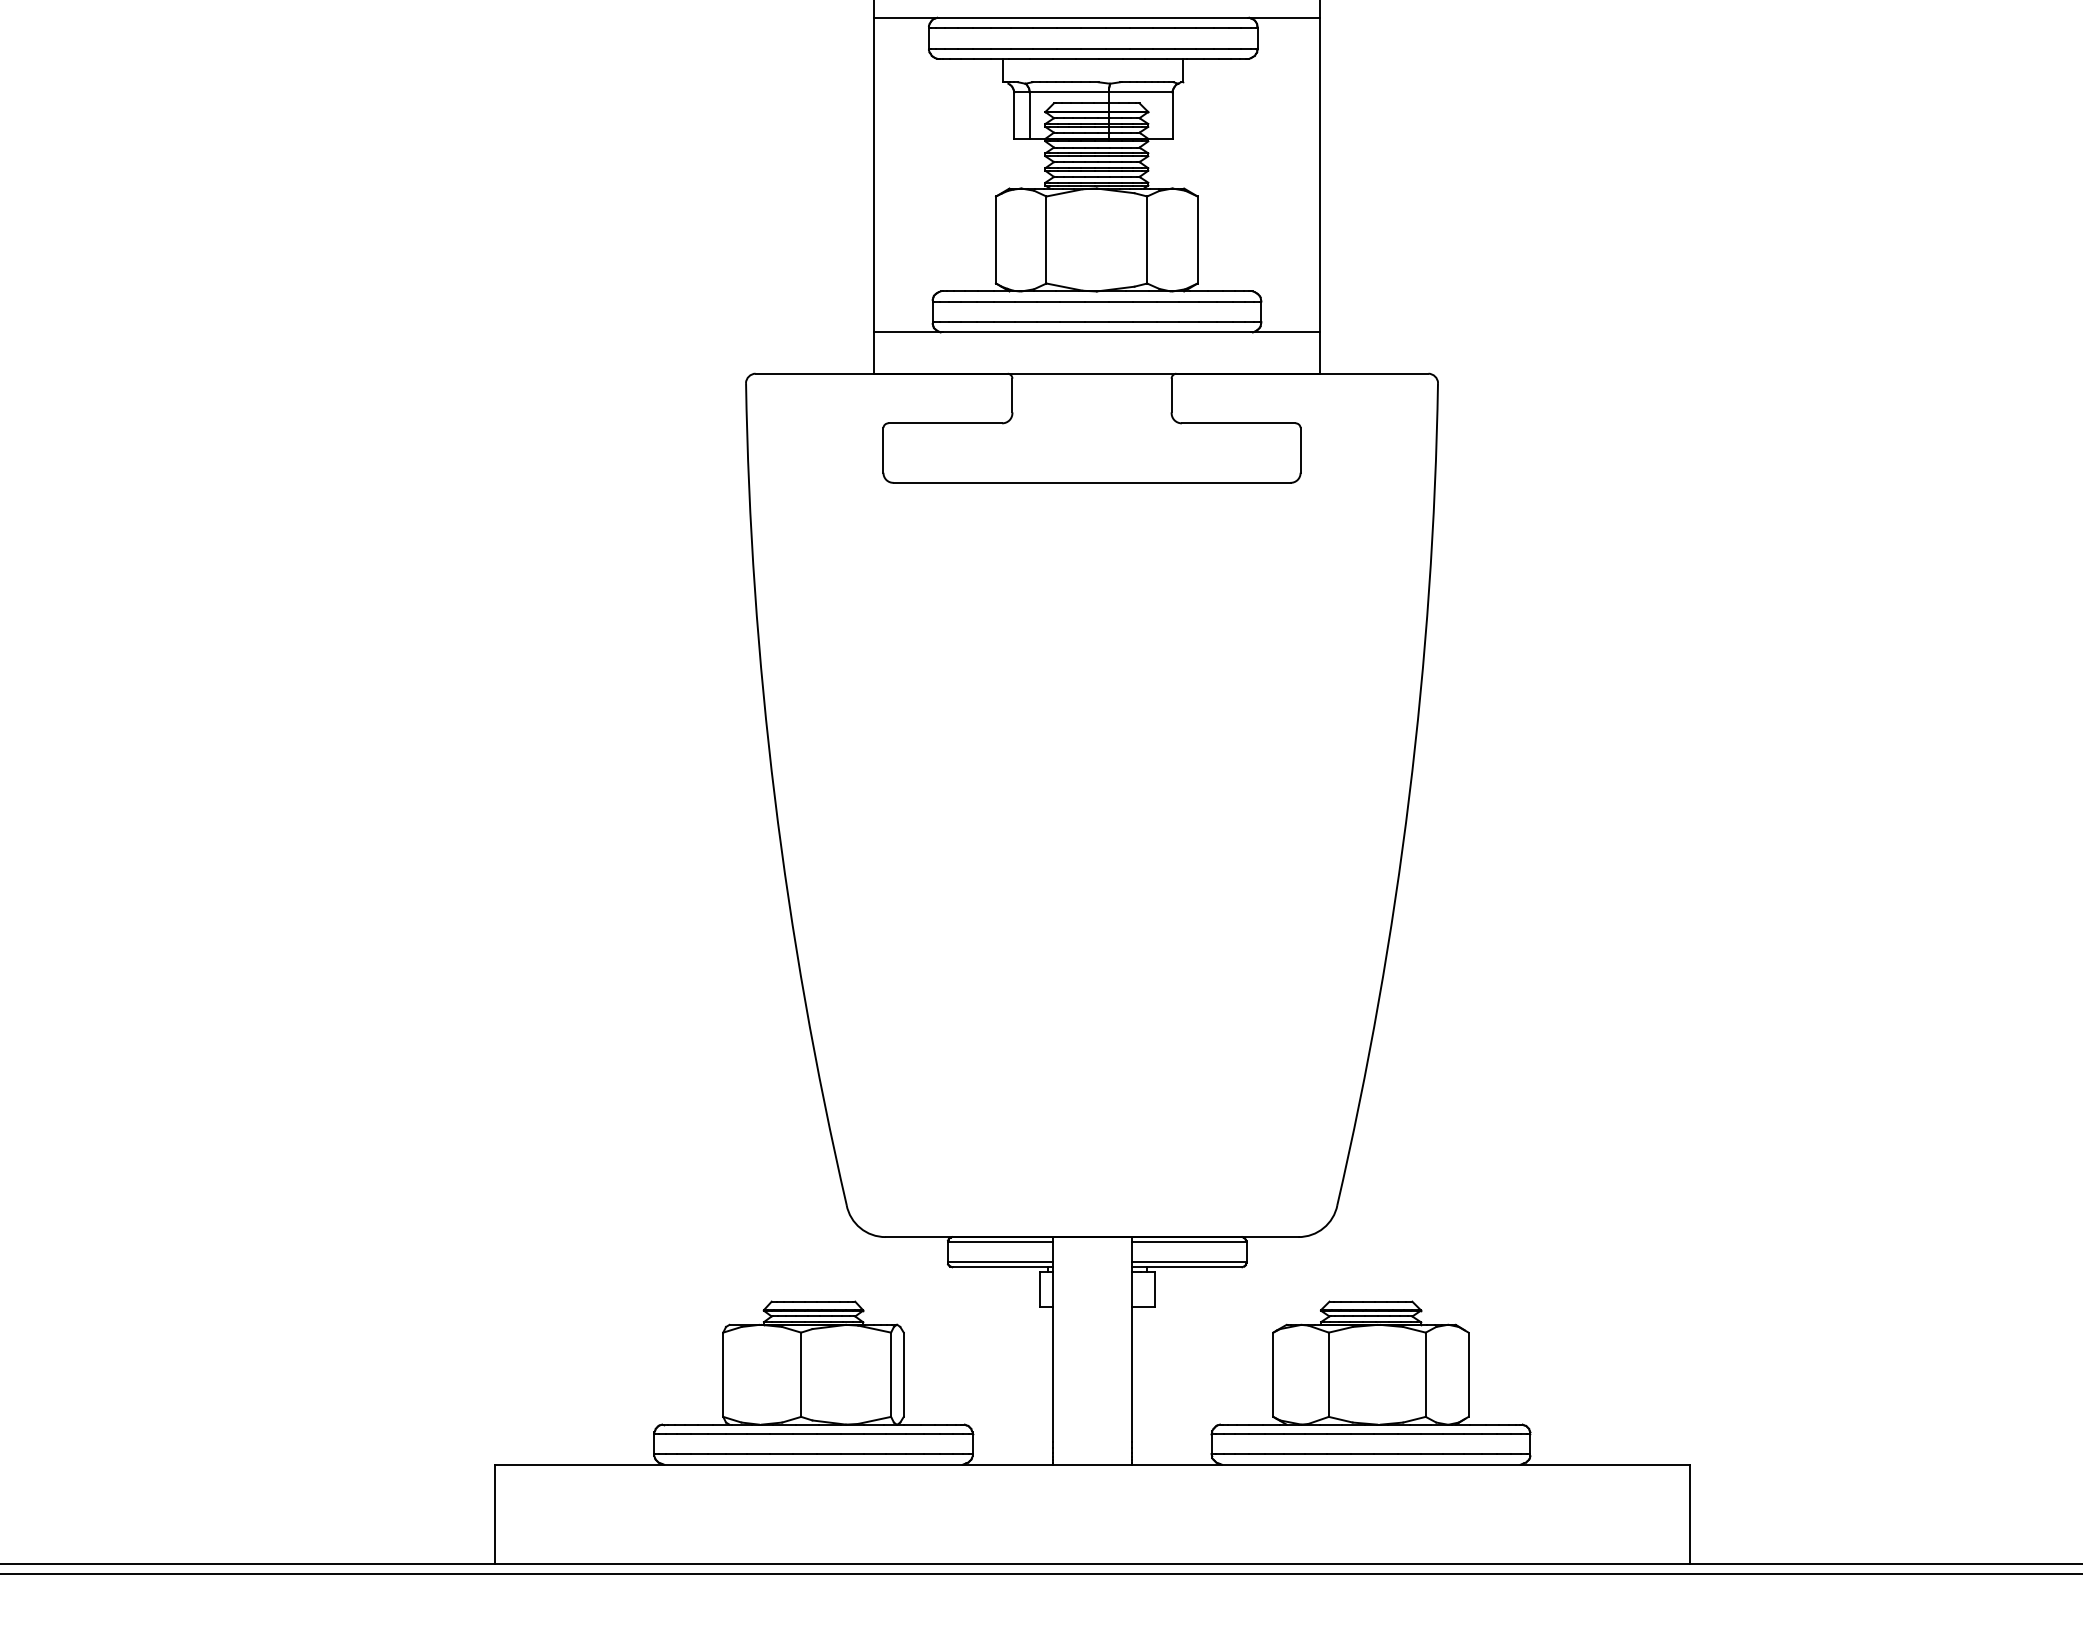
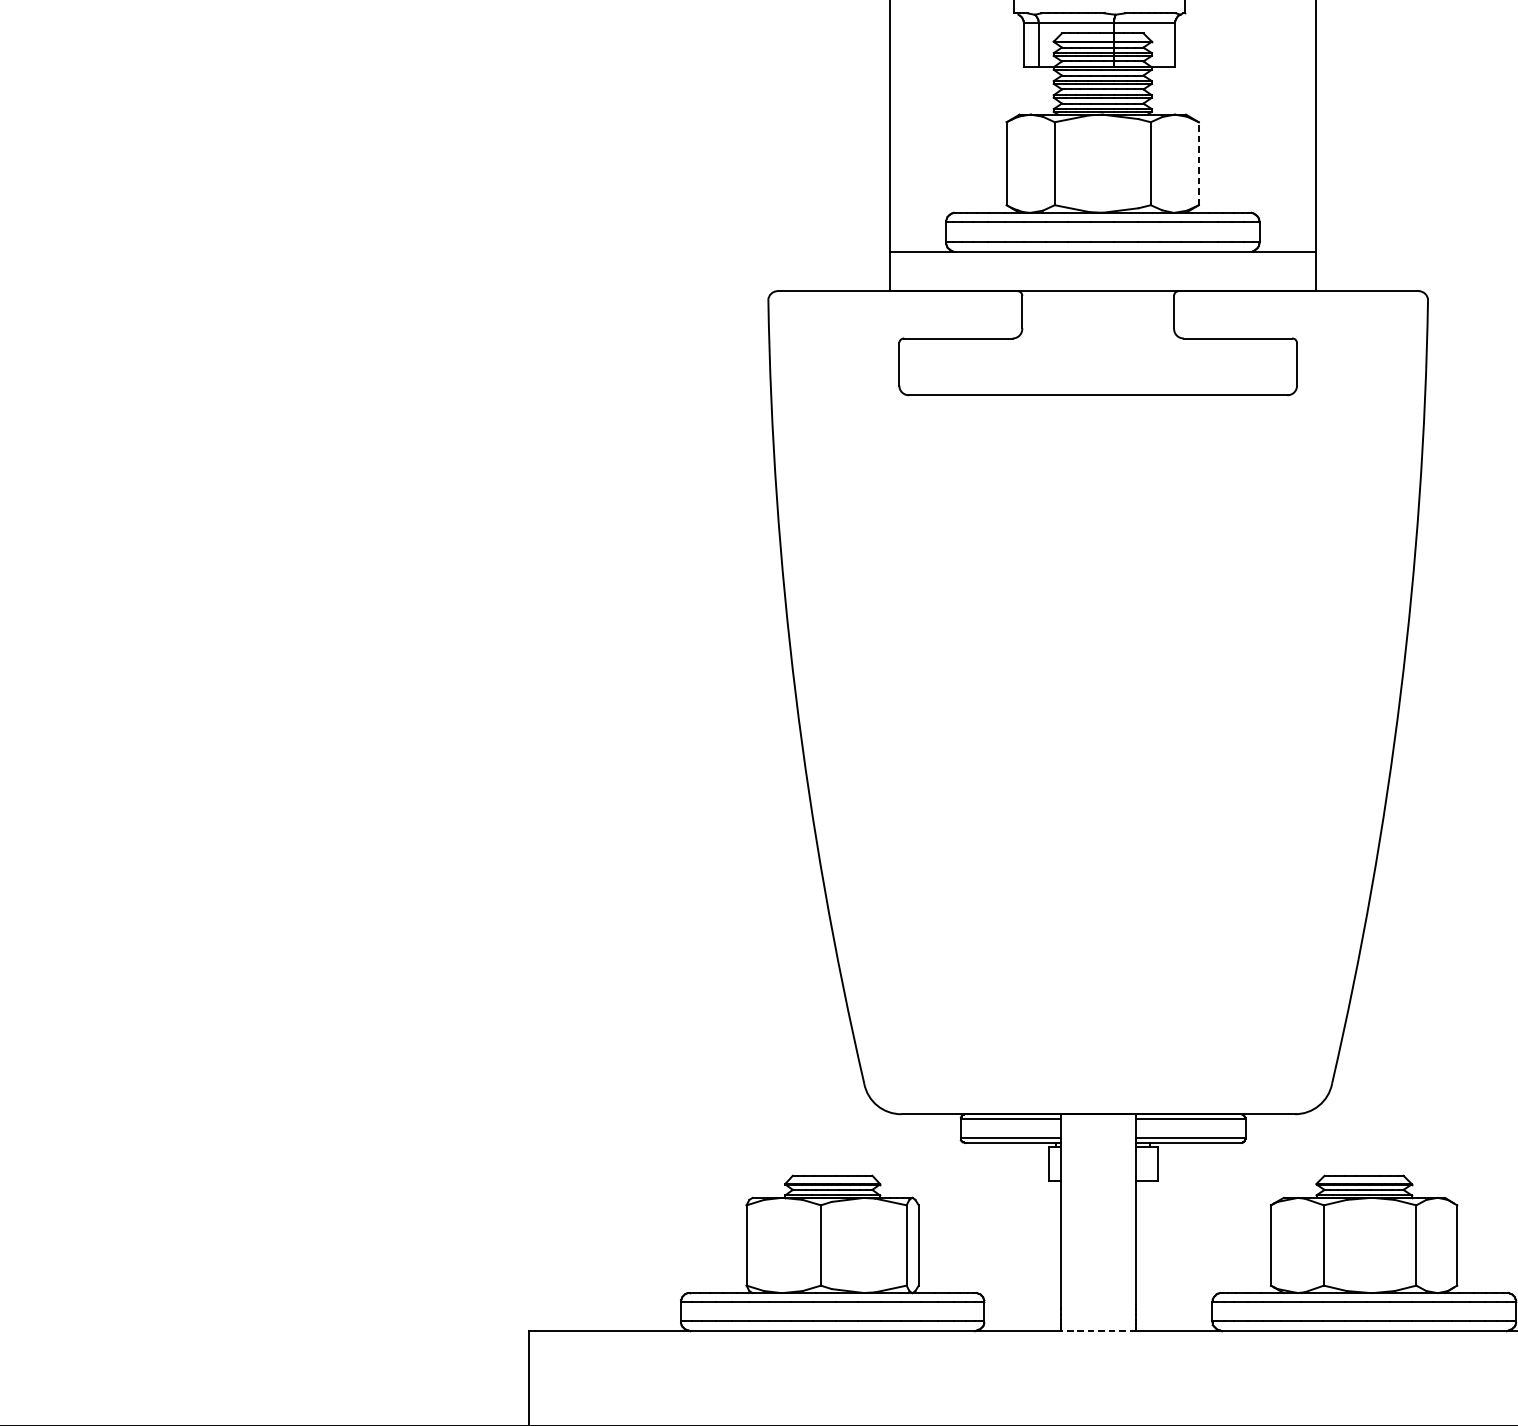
line: (1197, 240) -> (1198, 164), solid -> dashed
line: (1092, 1464) -> (1098, 1331), solid -> dashed

